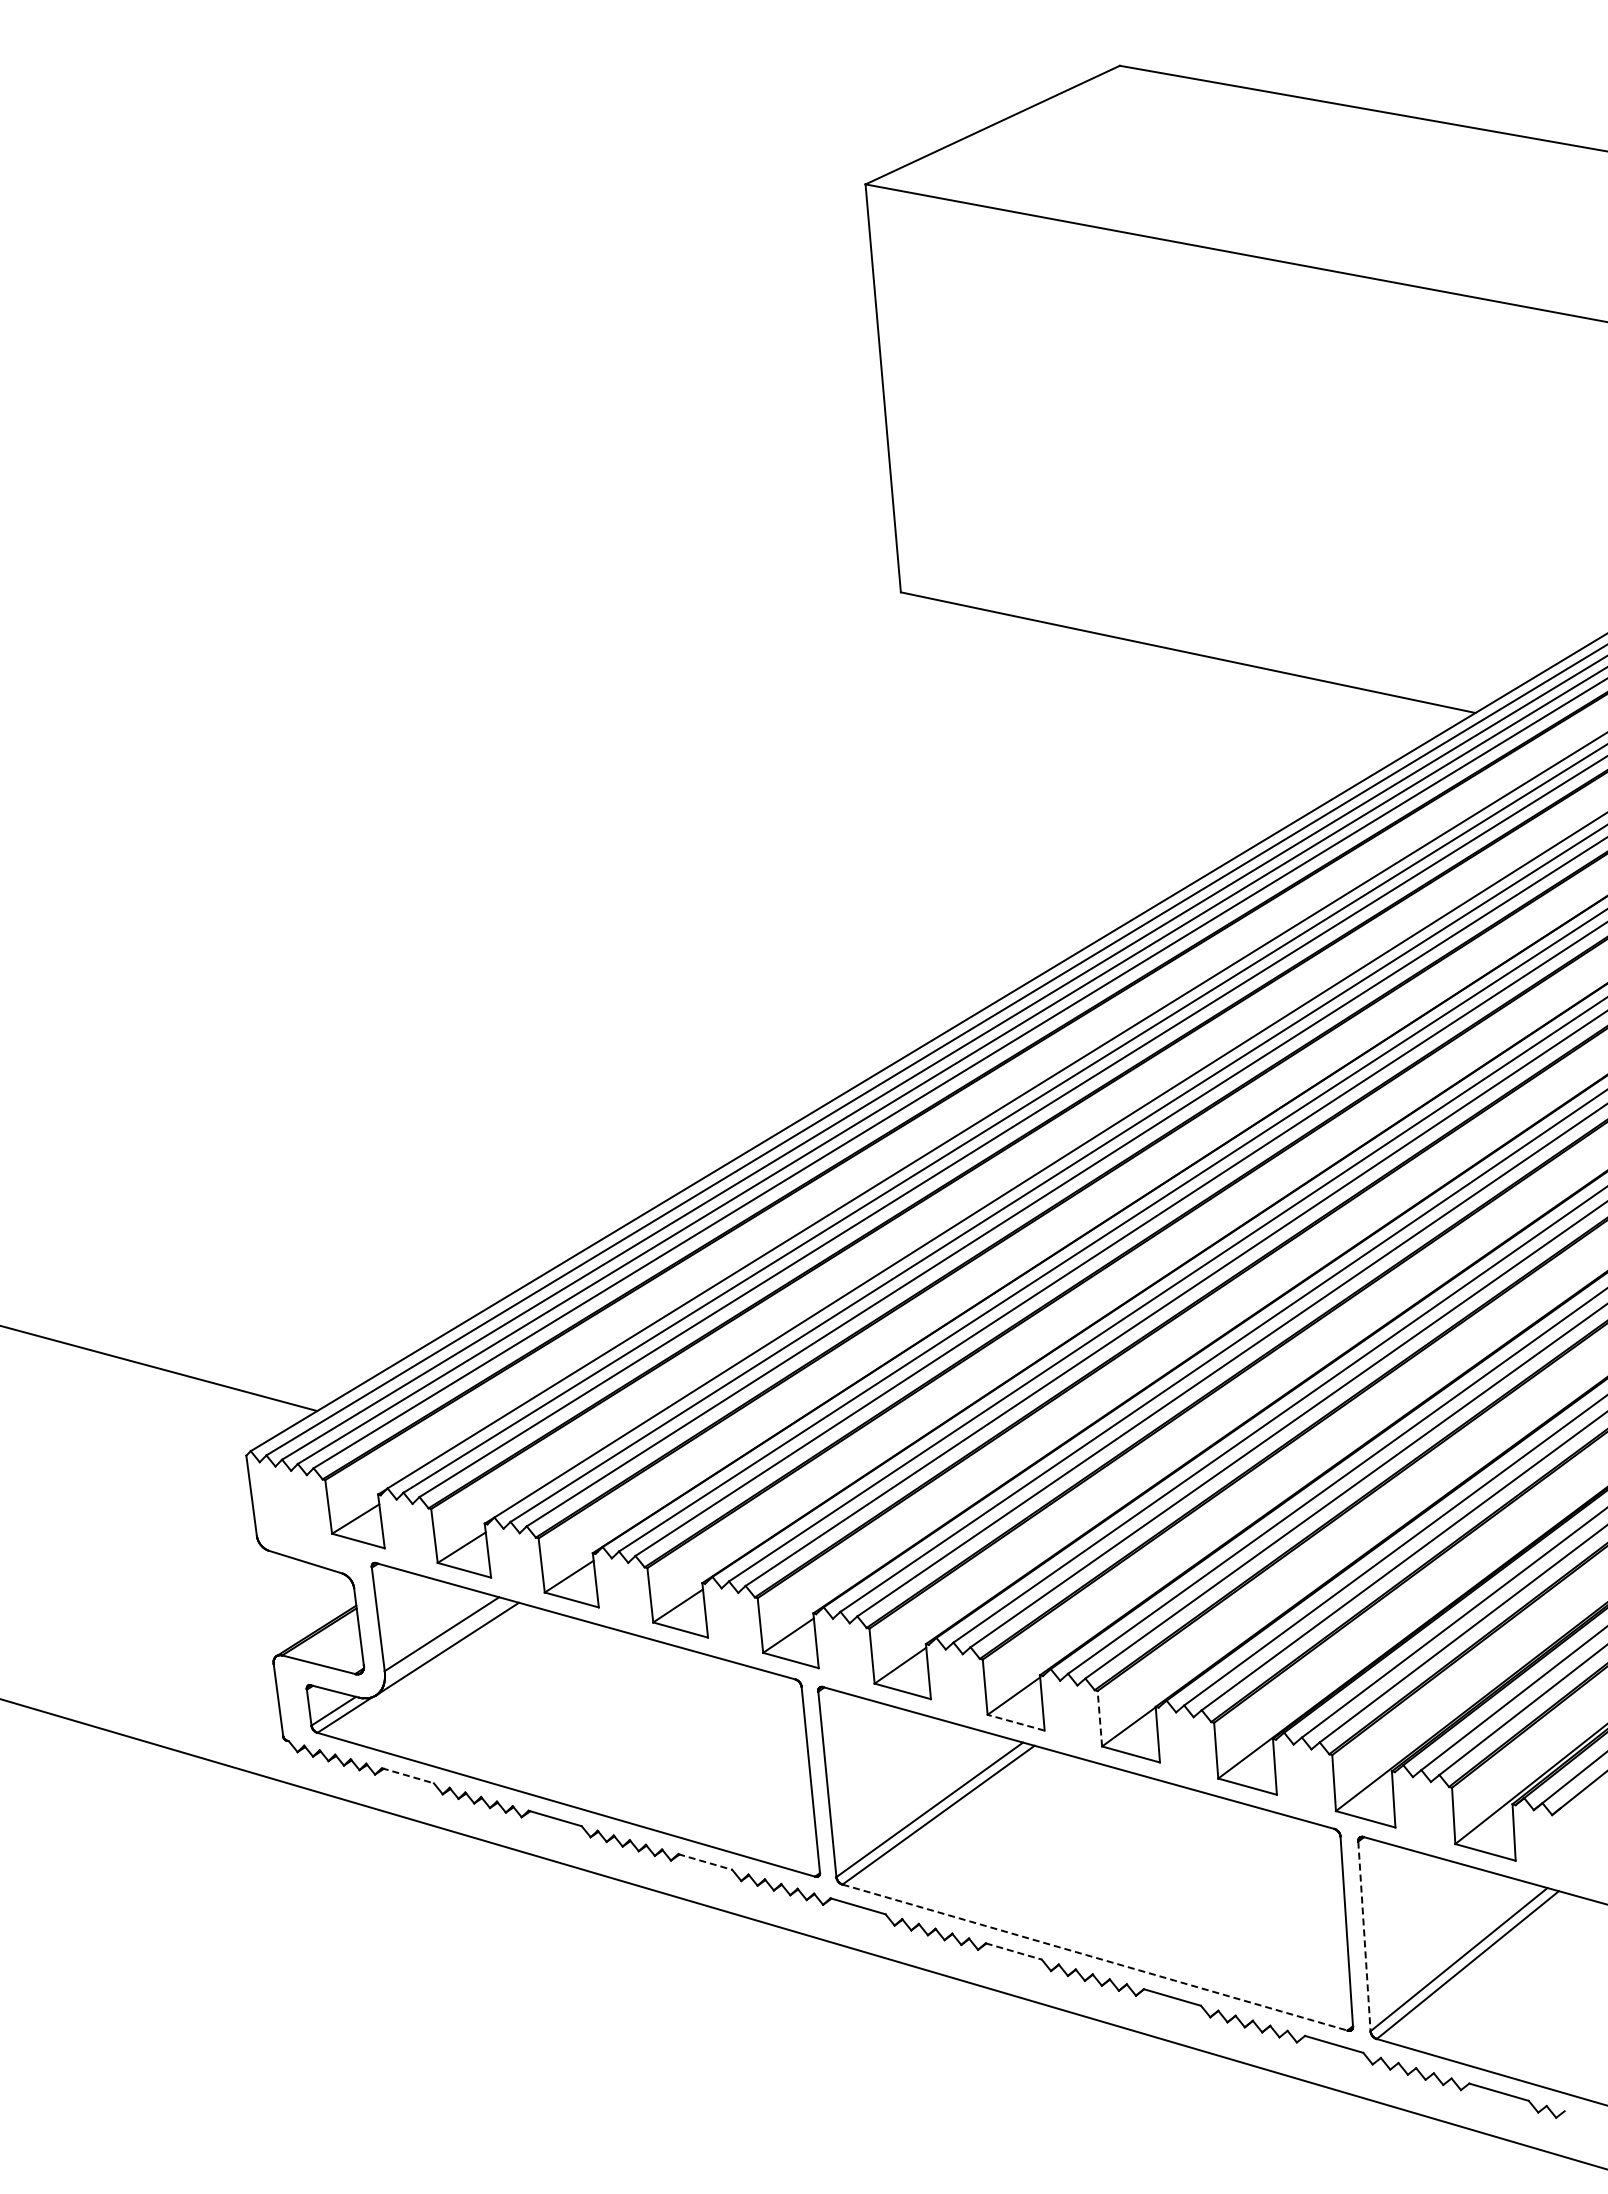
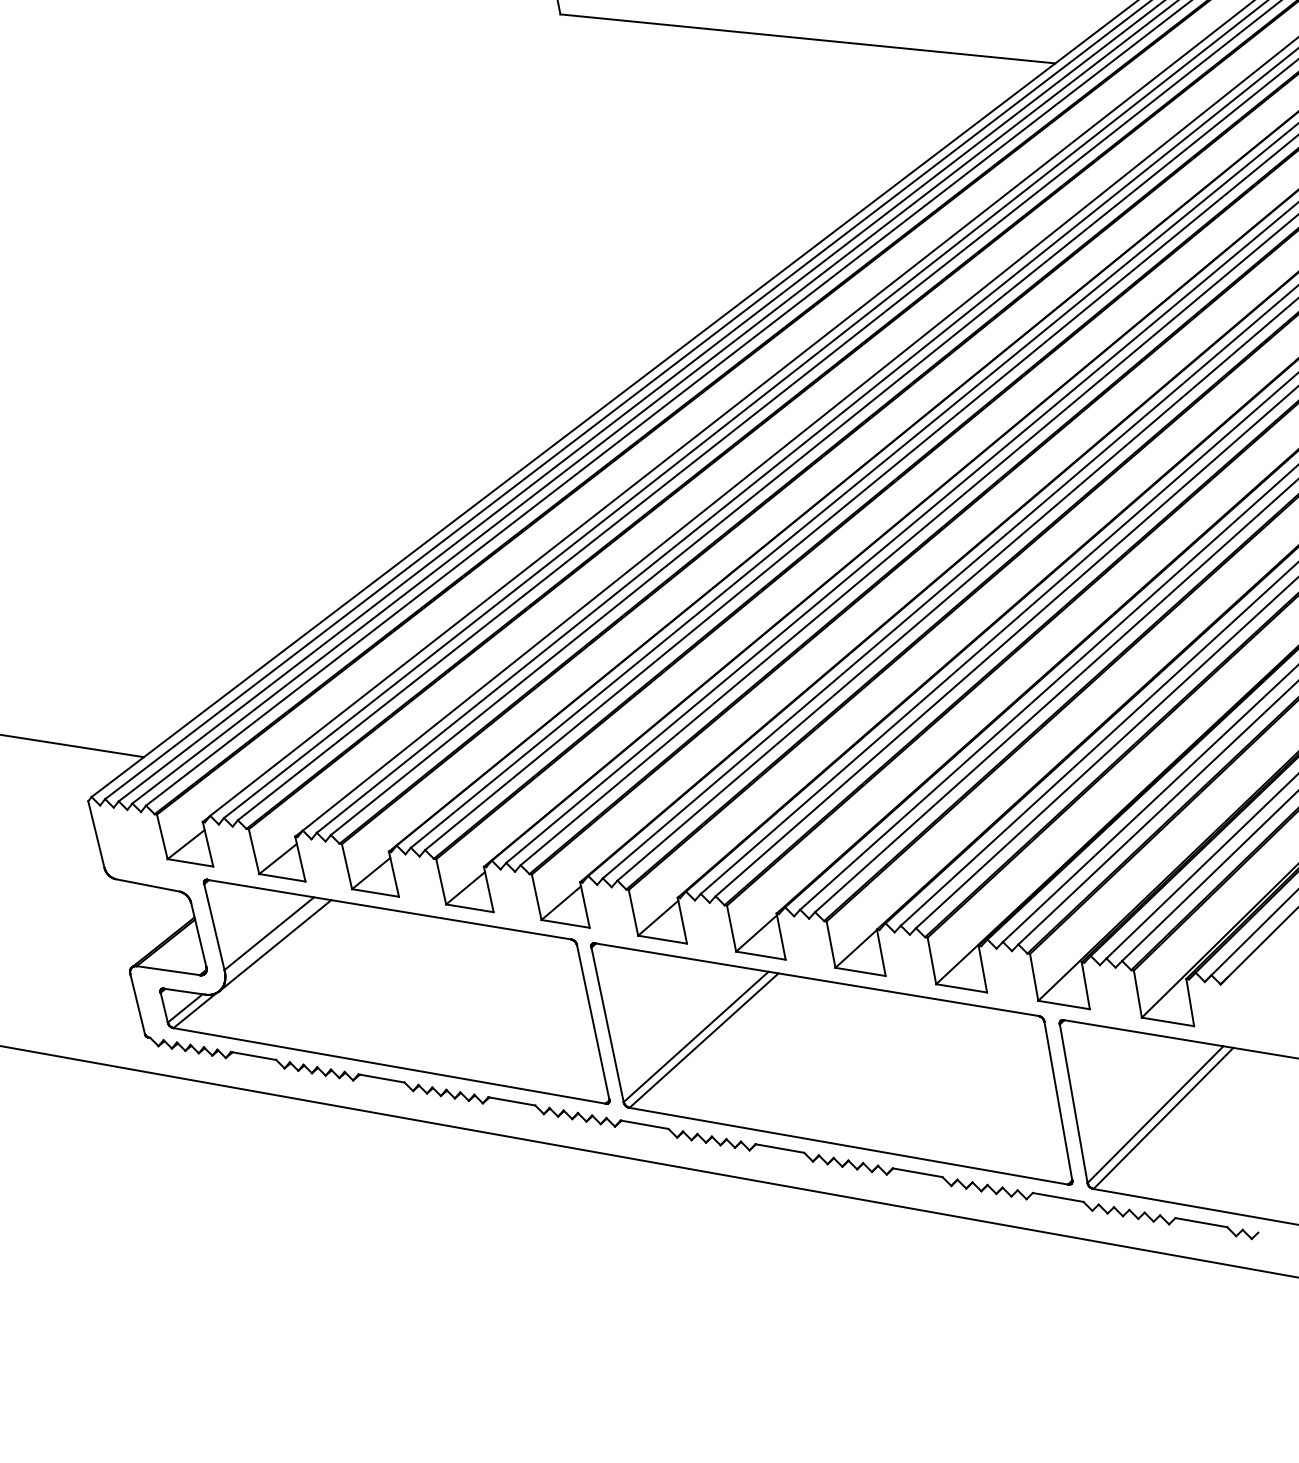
line: (1099, 1718) -> (830, 944), dashed -> solid
line: (1016, 1722) -> (761, 955), dashed -> solid
line: (408, 1775) -> (254, 1055), dashed -> solid
line: (705, 1862) -> (512, 1101), dashed -> solid
line: (1364, 1936) -> (1073, 1103), dashed -> solid
line: (1014, 1951) -> (780, 1148), dashed -> solid
line: (1095, 1957) -> (849, 1146), dashed -> solid

